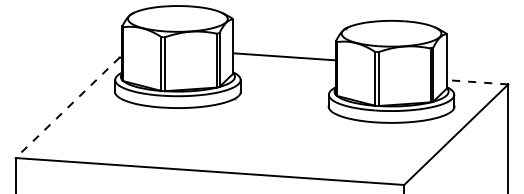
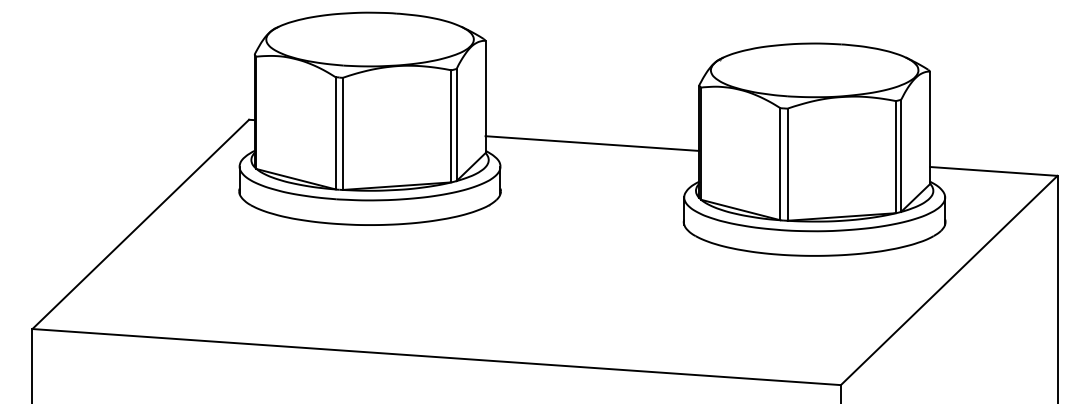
line: (285, 56) -> (591, 142), moved
line: (477, 82) -> (993, 171), dashed -> solid
line: (67, 108) -> (140, 225), dashed -> solid

